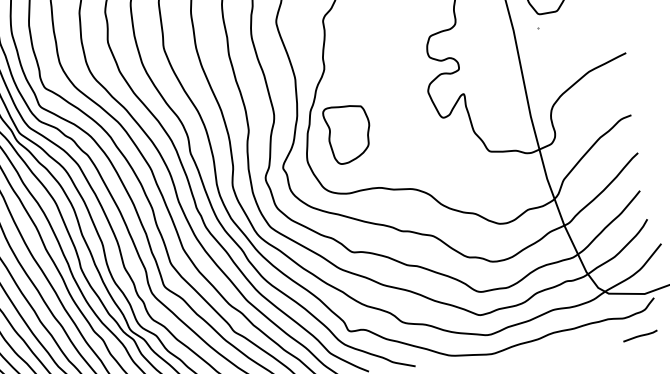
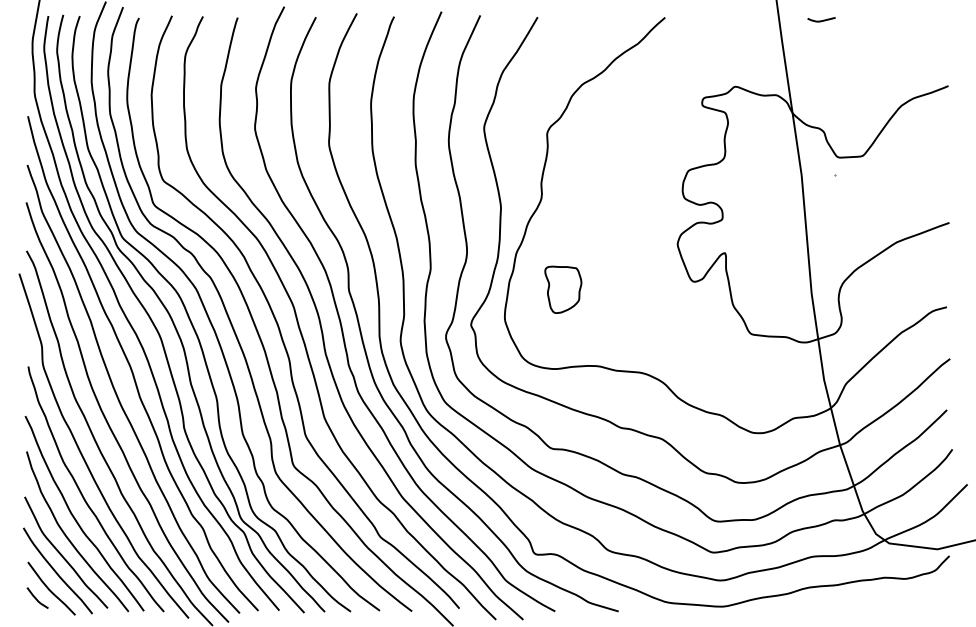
part: (348, 134) -> (563, 289), size x0.6
line: (640, 335) -> (925, 604), removed

